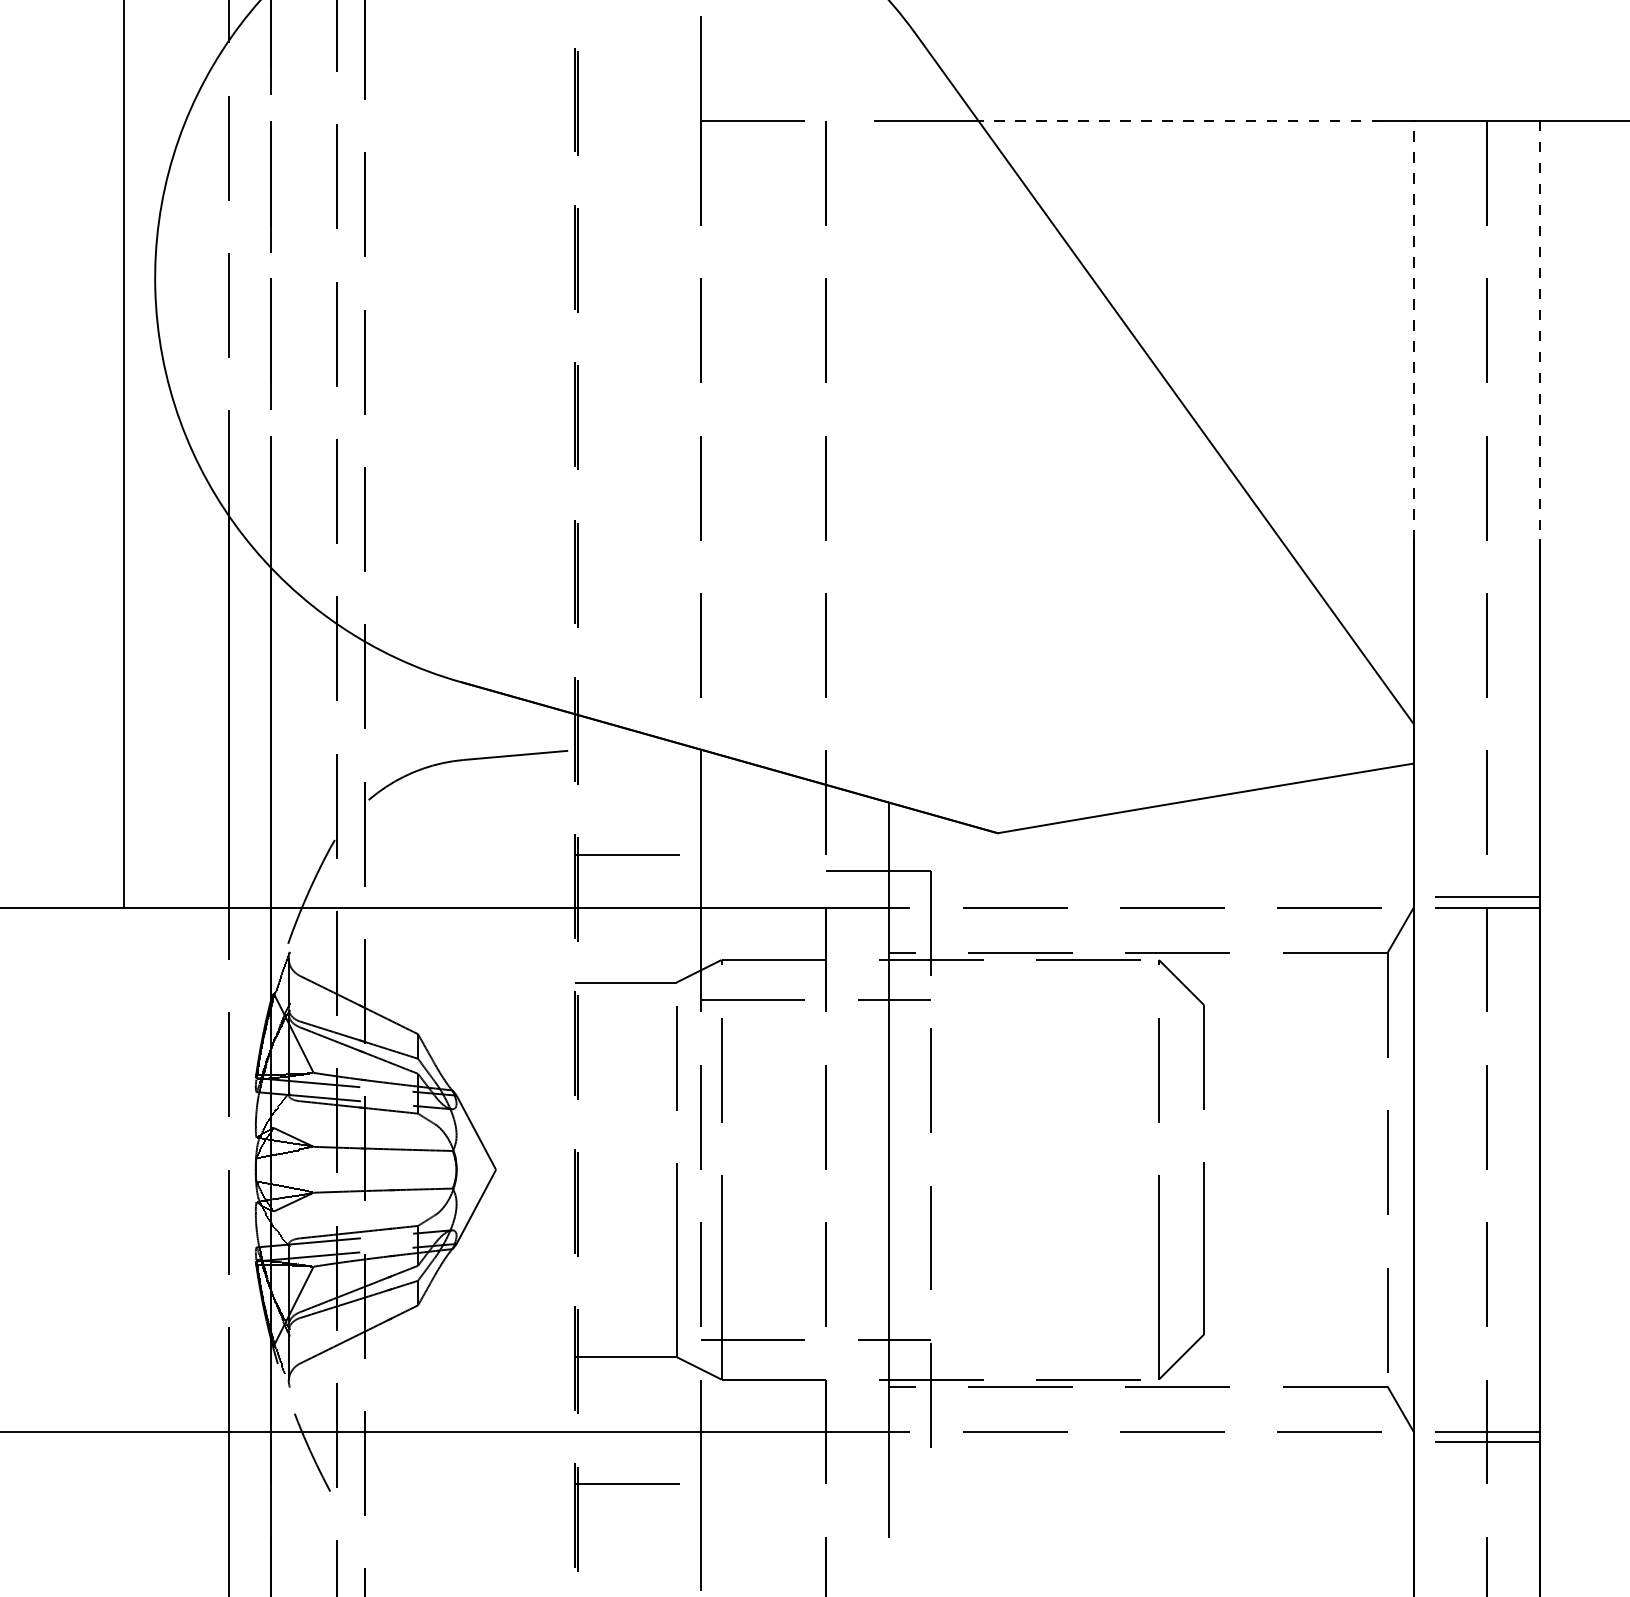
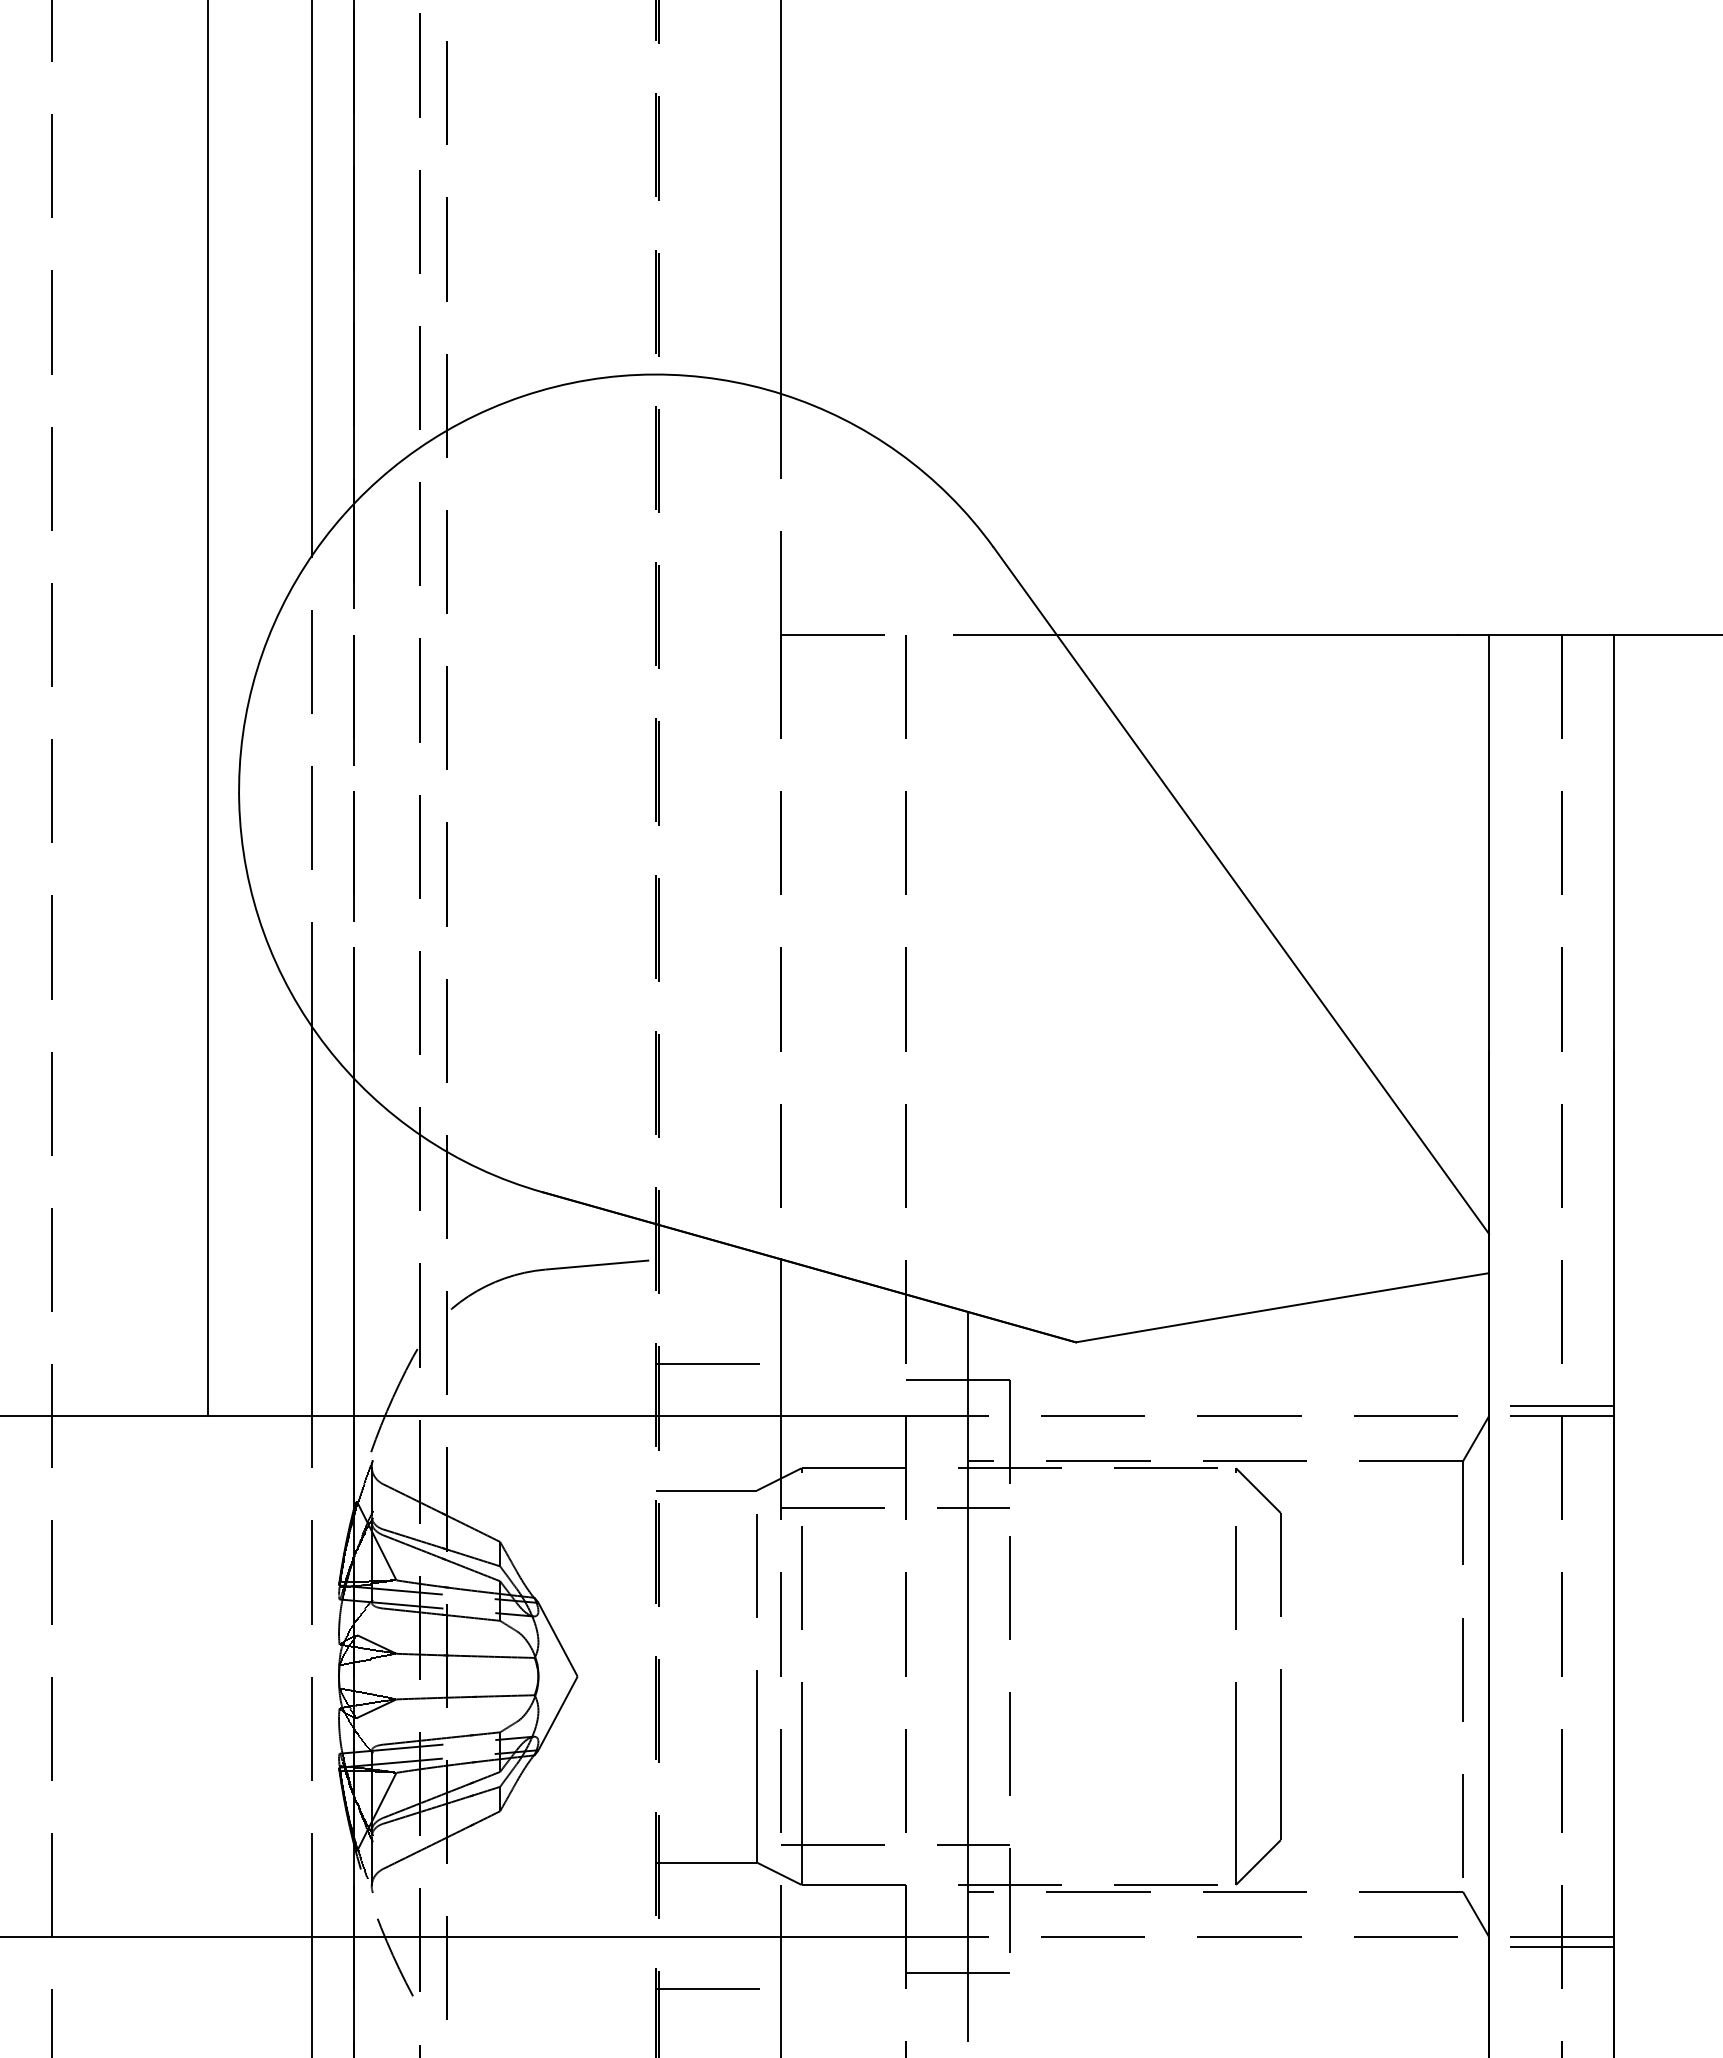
line: (1179, 120) -> (1256, 634), dashed -> solid
line: (1414, 329) -> (1489, 842), dashed -> solid
line: (1540, 330) -> (1614, 843), dashed -> solid
line: (878, 1468) -> (957, 1973), added

